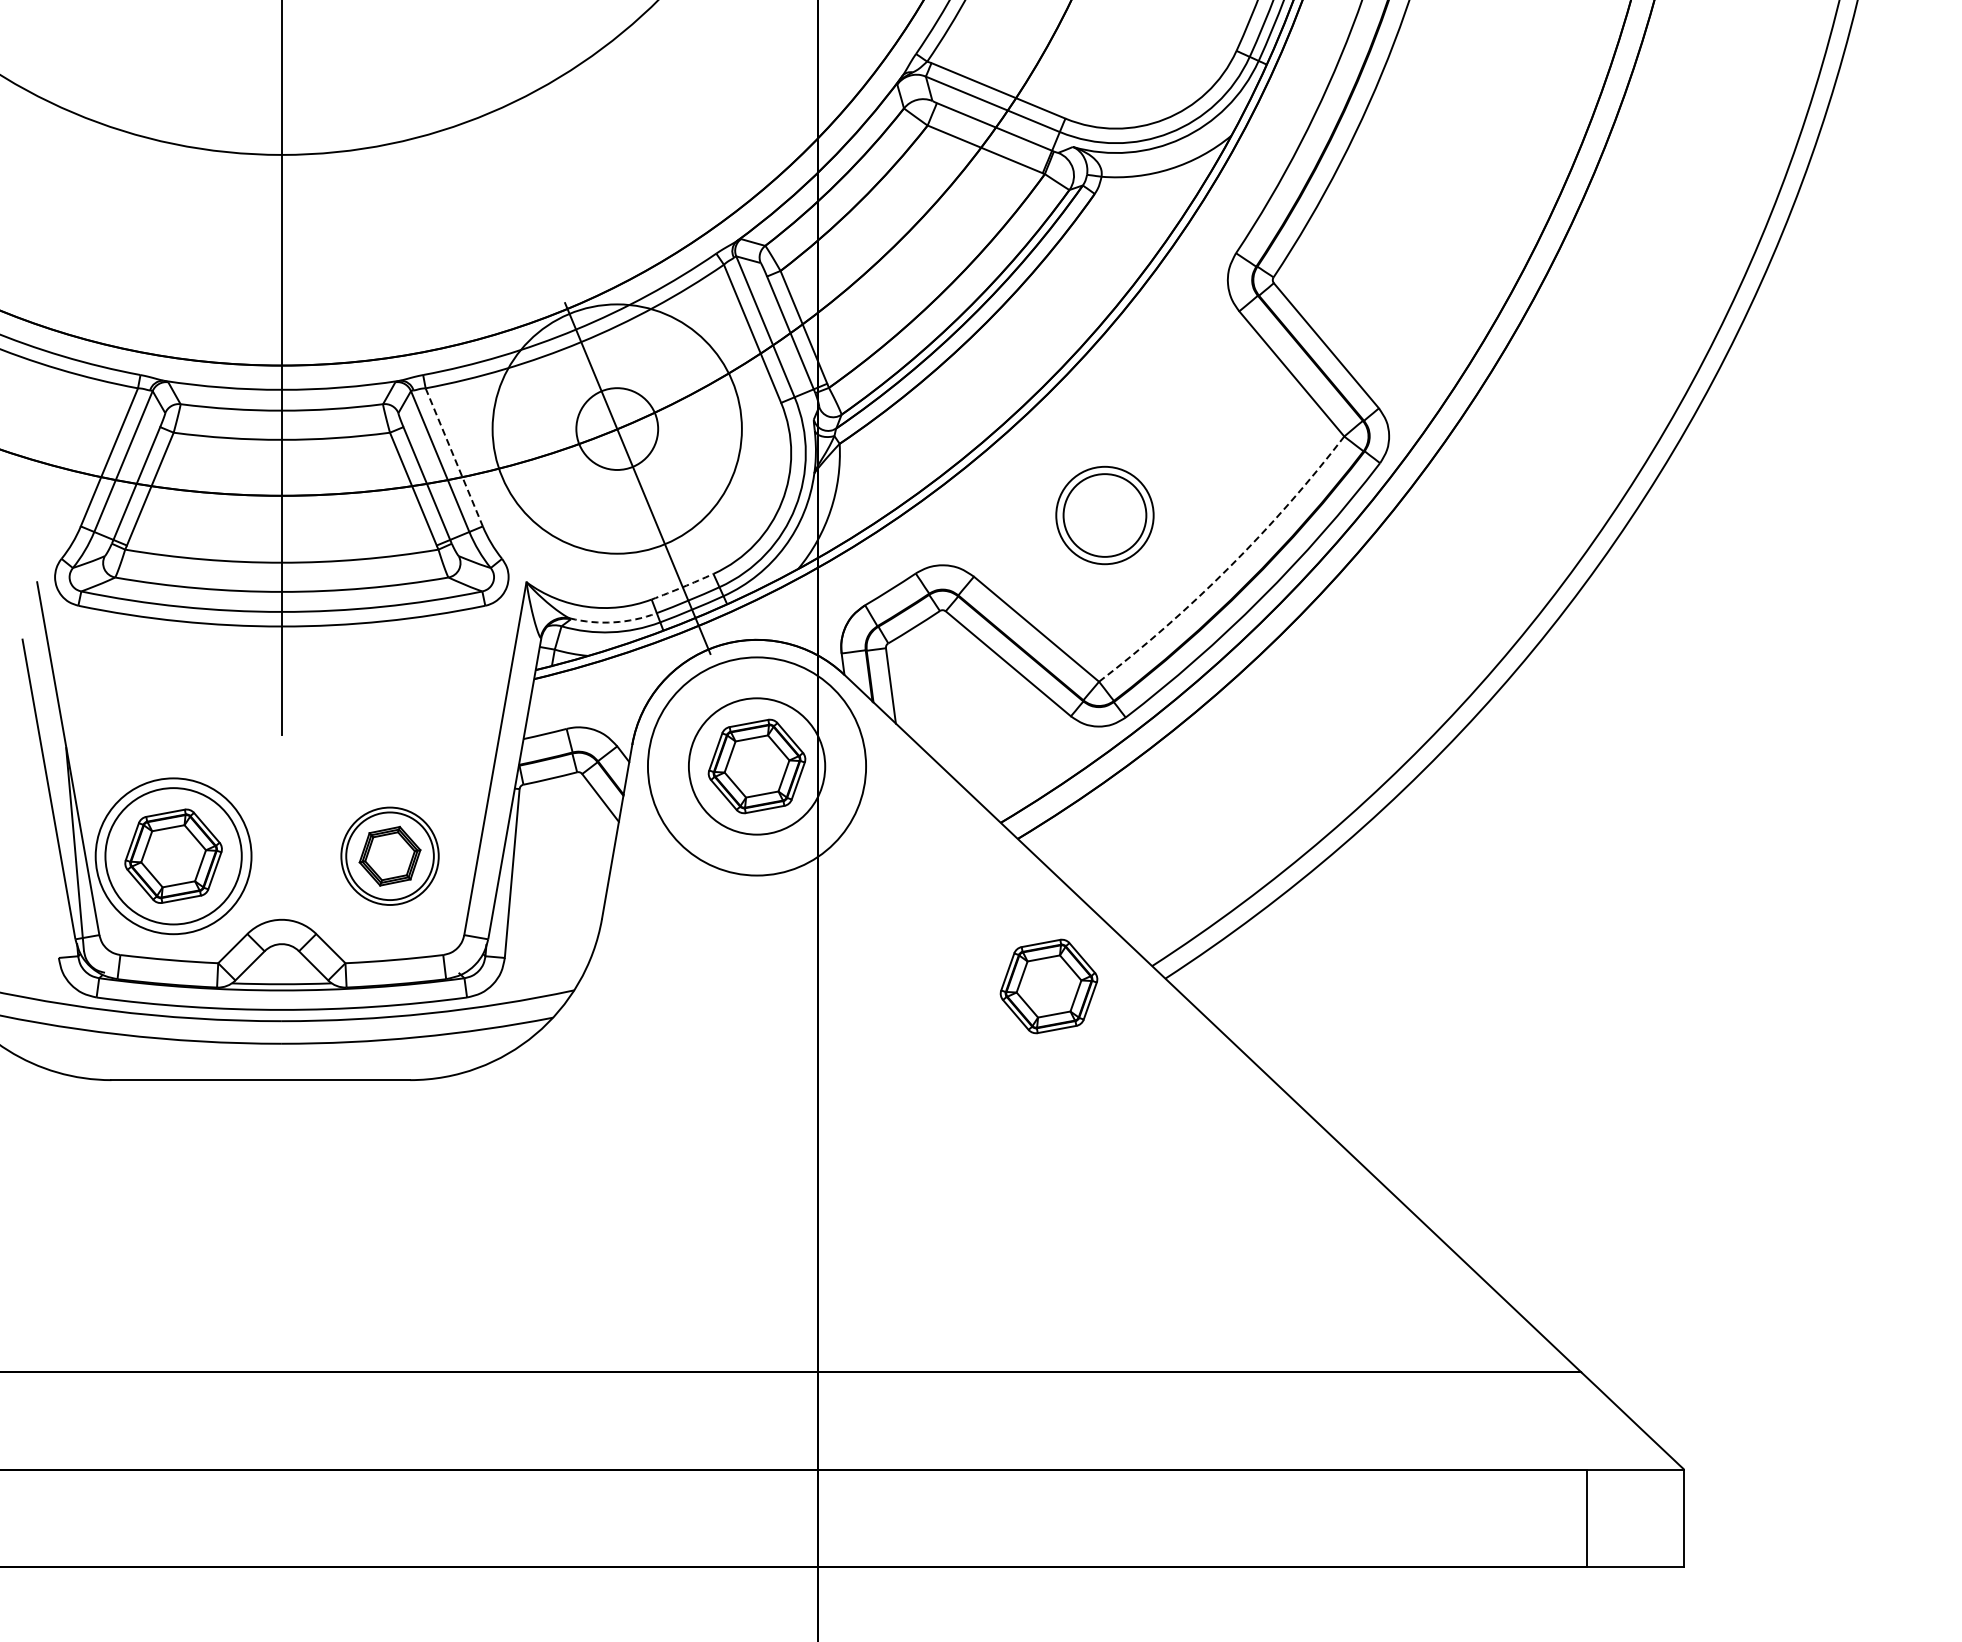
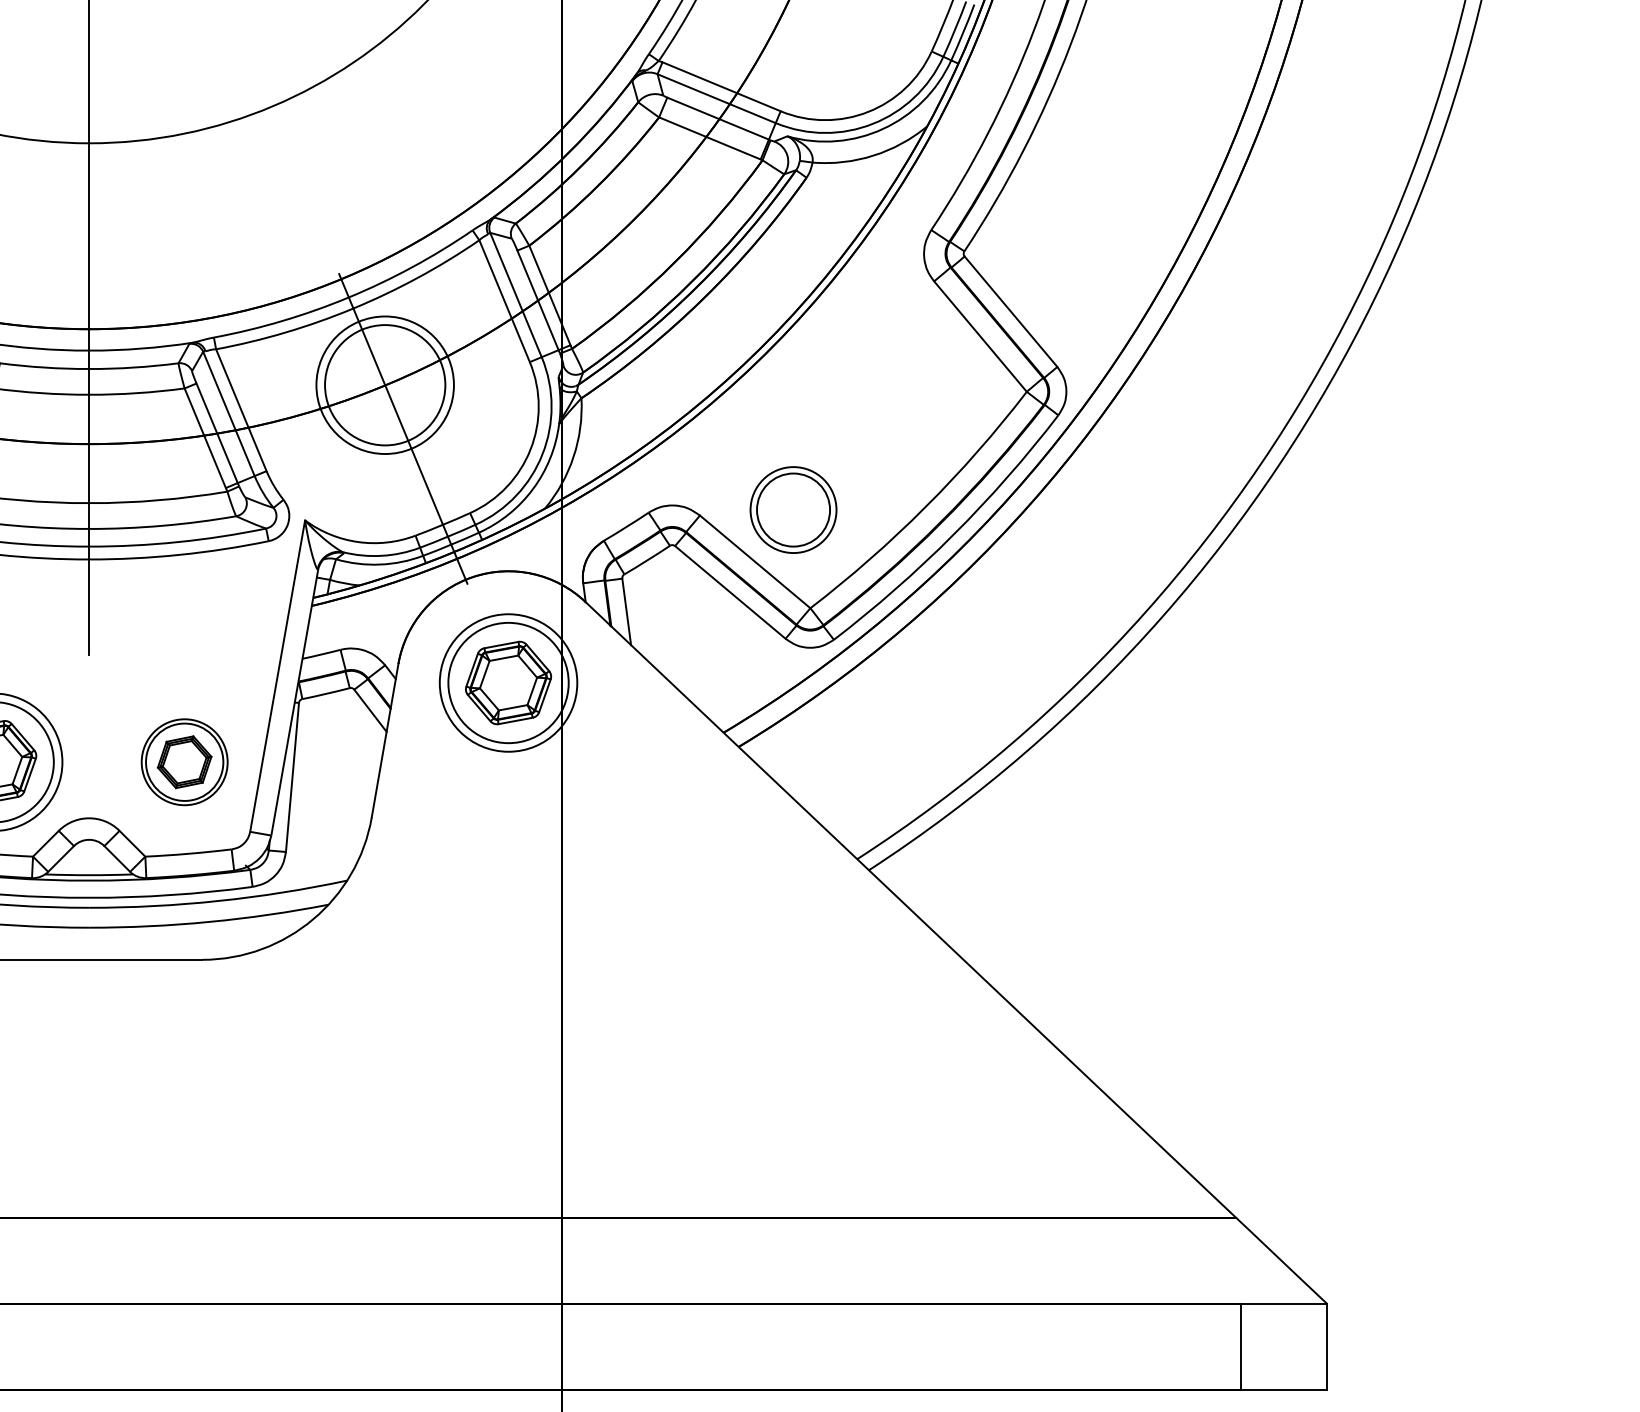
circle: (617, 428) -> (385, 384), size x0.62
circle: (617, 428) -> (385, 384), size x1.67
line: (454, 457) -> (241, 410), dashed -> solid
part: (1104, 515) -> (793, 510), moved
arc: (1229, 567) -> (925, 507), dashed -> solid
arc: (682, 587) -> (442, 525), dashed -> solid
arc: (613, 622) -> (381, 555), dashed -> solid
circle: (756, 766) -> (508, 683), size x0.71
part: (1048, 986) -> (765, 877), removed

